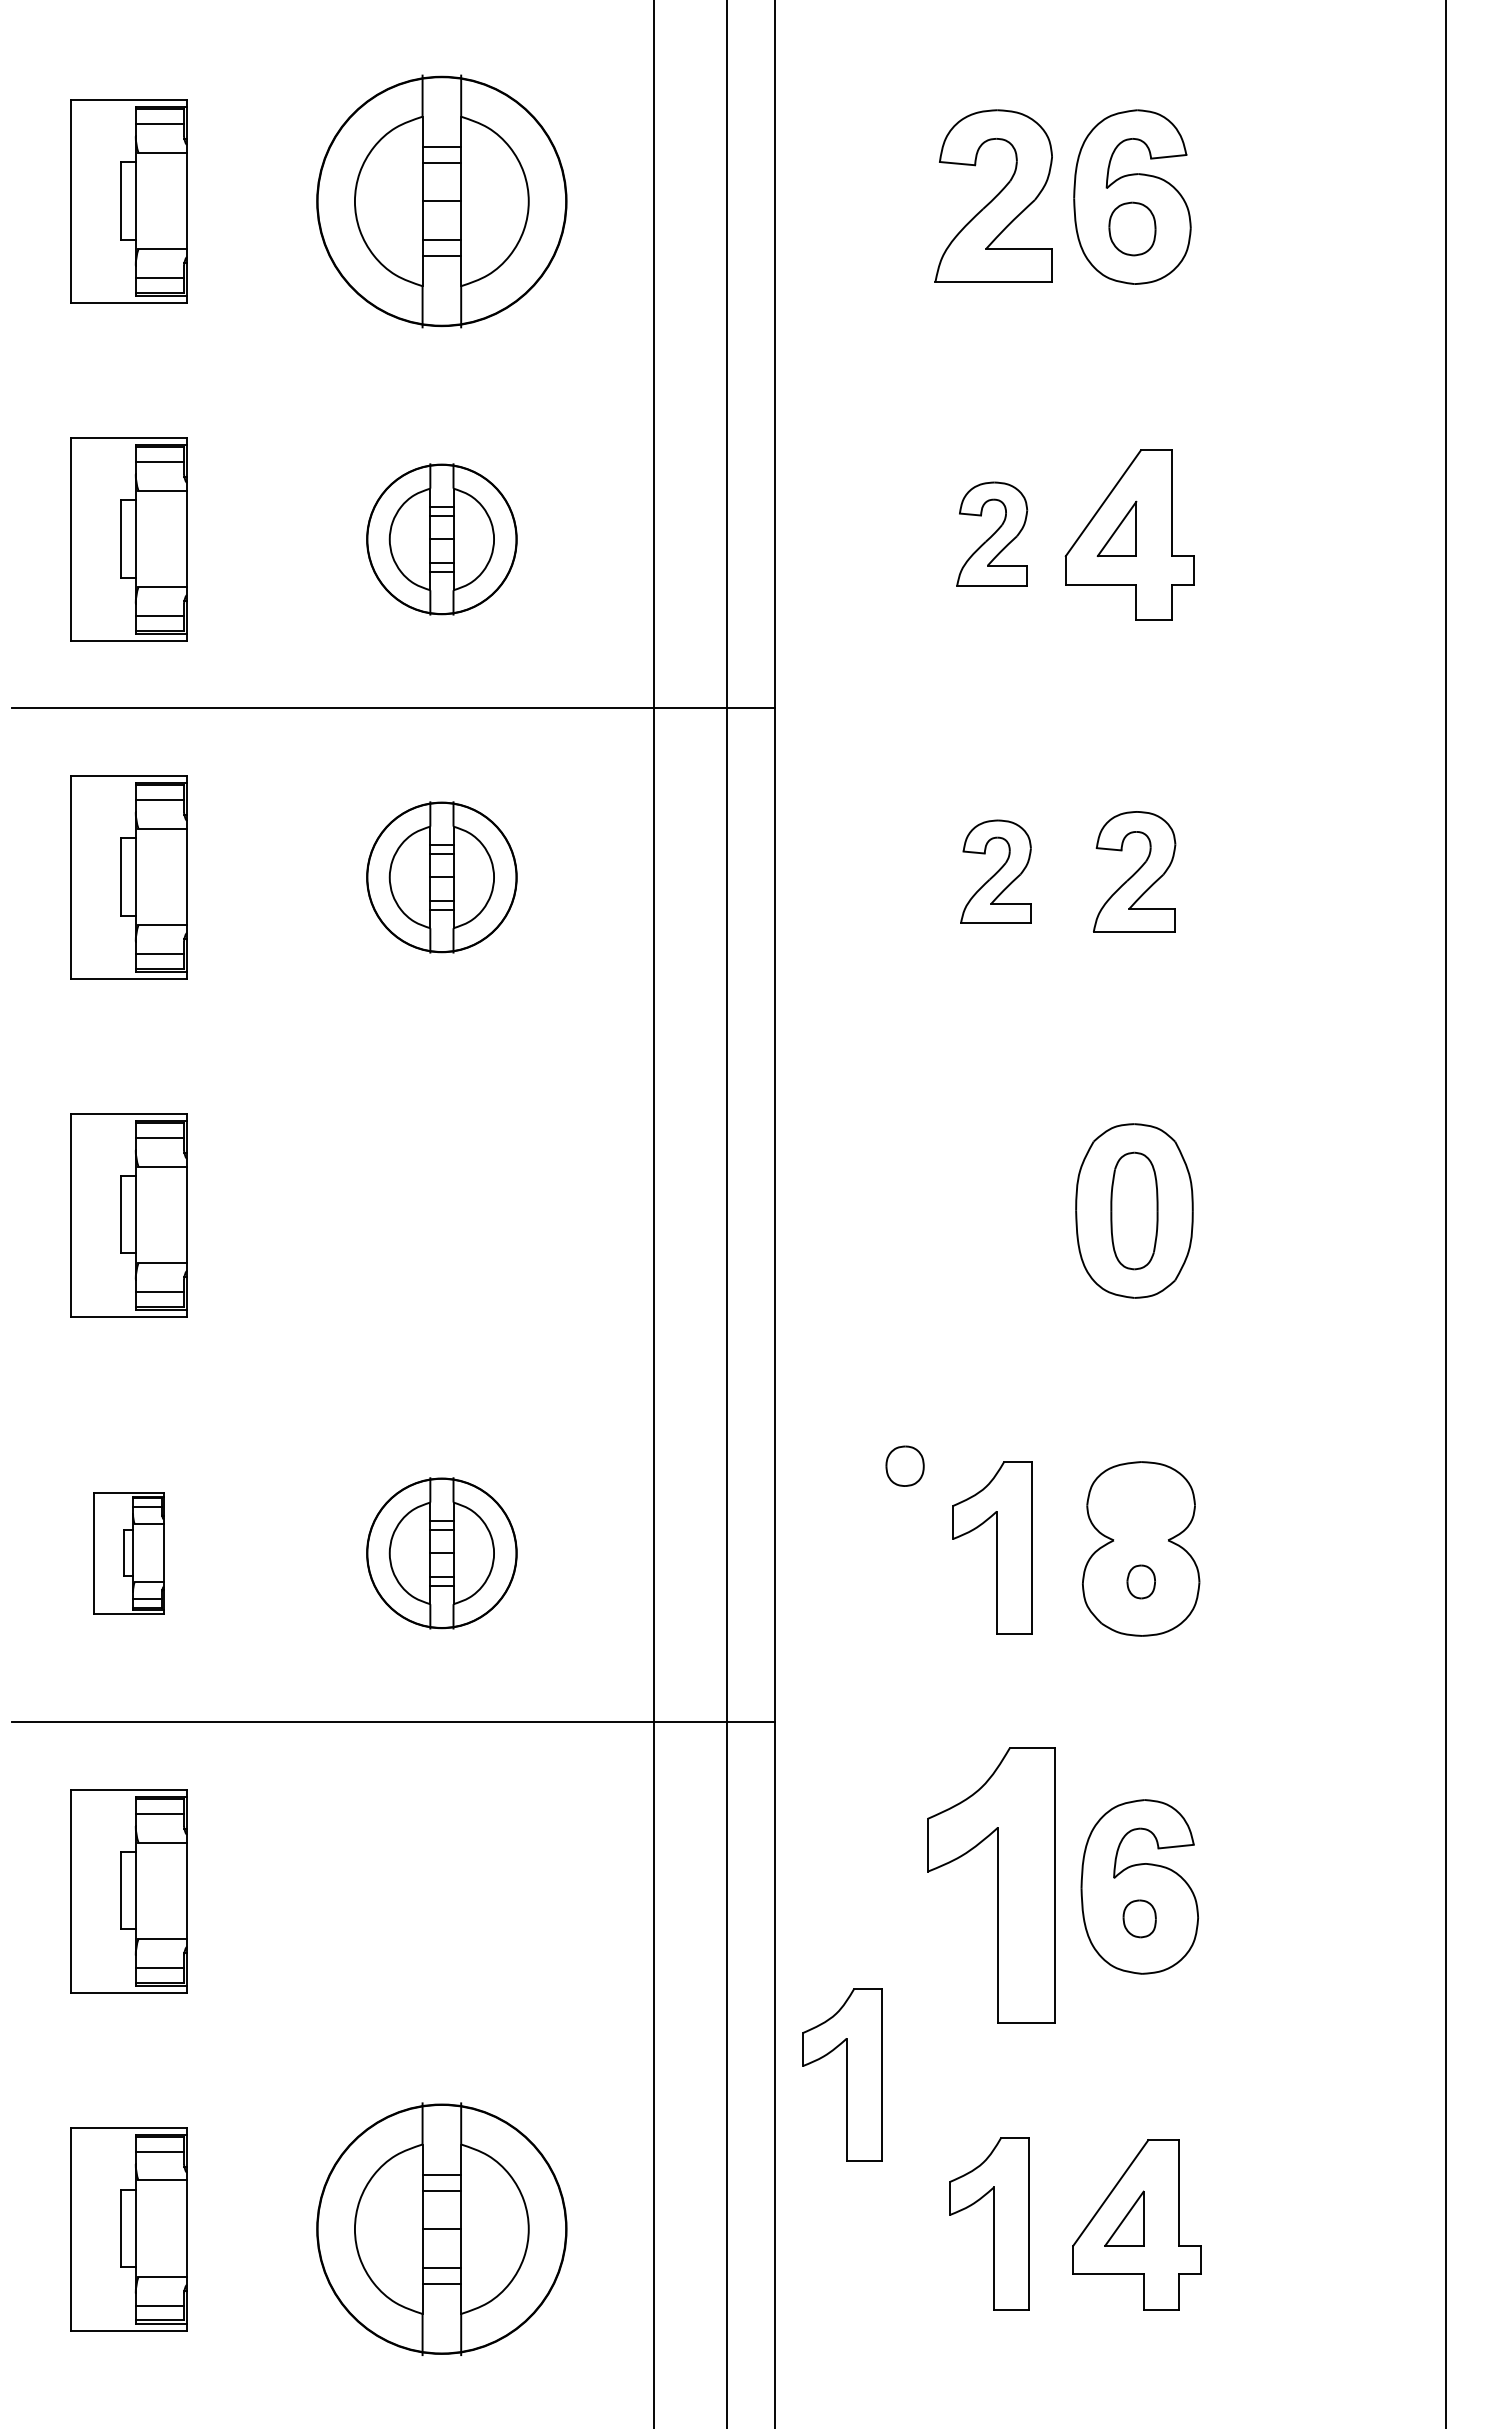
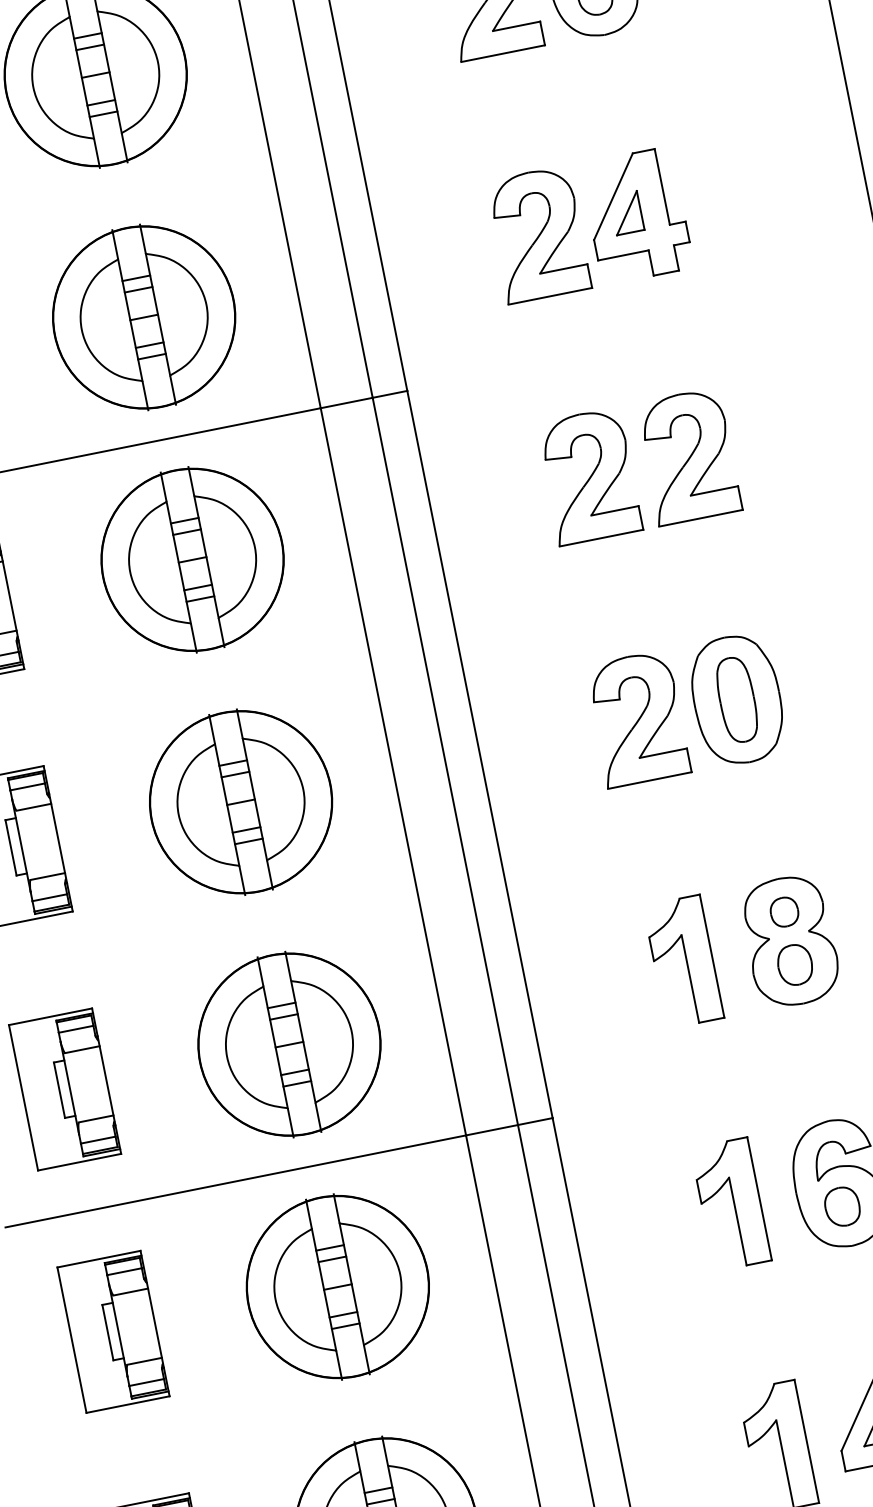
part: (992, 533) -> (538, 234), size x1.67
part: (441, 539) -> (143, 317), size x1.67
part: (995, 871) -> (588, 476), size x1.67
part: (1134, 871) -> (688, 456), size x1.43
part: (441, 877) -> (192, 559), size x1.67
part: (995, 1209) -> (637, 718), added
part: (441, 1215) -> (240, 802), added
part: (904, 1465) -> (783, 911), moved
part: (128, 1553) -> (64, 1089), size x1.67
part: (441, 1553) -> (289, 1044), size x1.67
part: (1141, 1581) -> (795, 964), size x1.67
part: (991, 1885) -> (731, 1204), size x0.62
part: (441, 1890) -> (337, 1286), added
part: (1139, 1918) -> (842, 1206), size x1.43
part: (842, 2074) -> (651, 1361), removed

